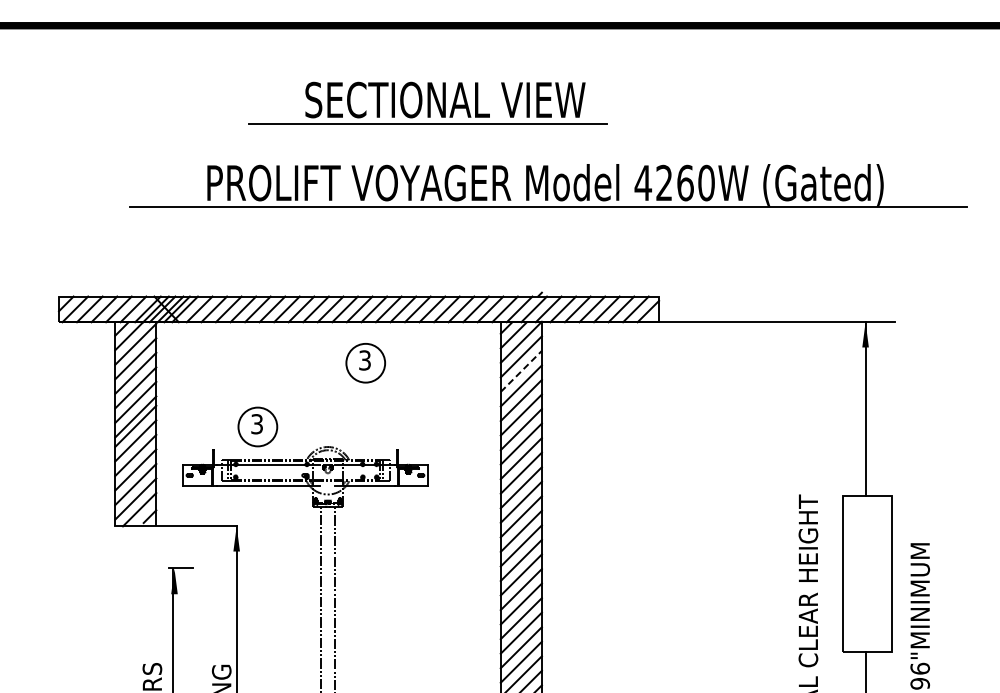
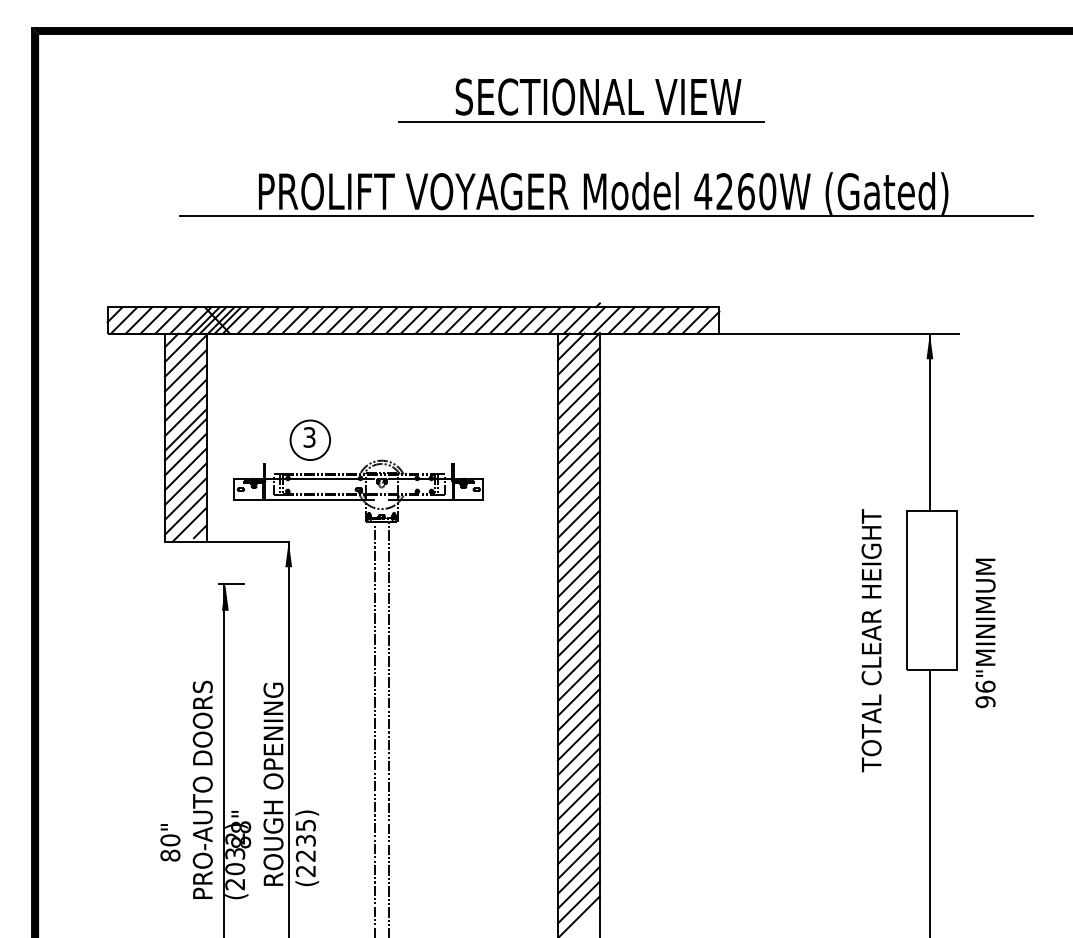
part: (428, 103) -> (581, 100), moved
part: (364, 362) -> (419, 374), removed
line: (520, 371) -> (578, 383), dashed -> solid

